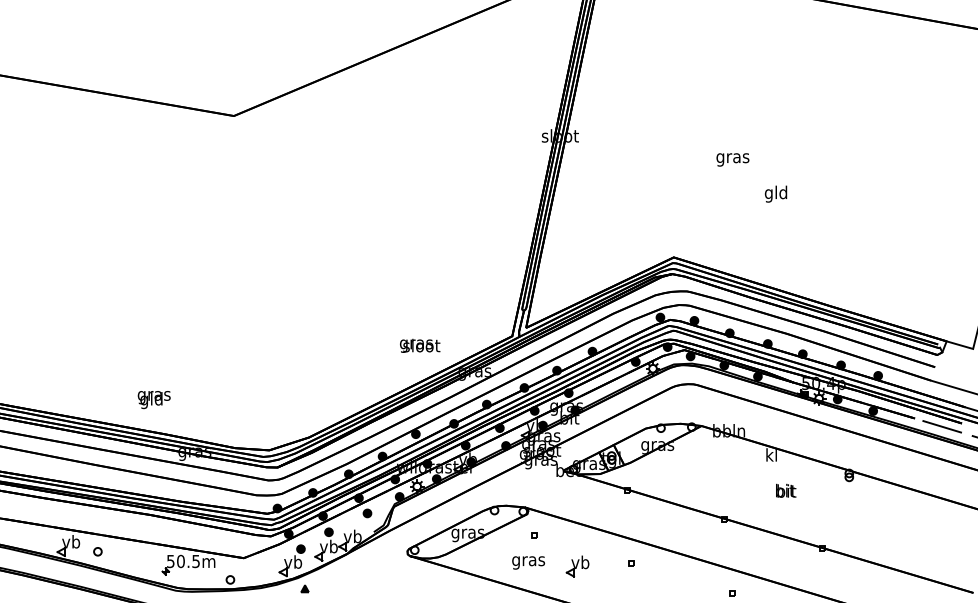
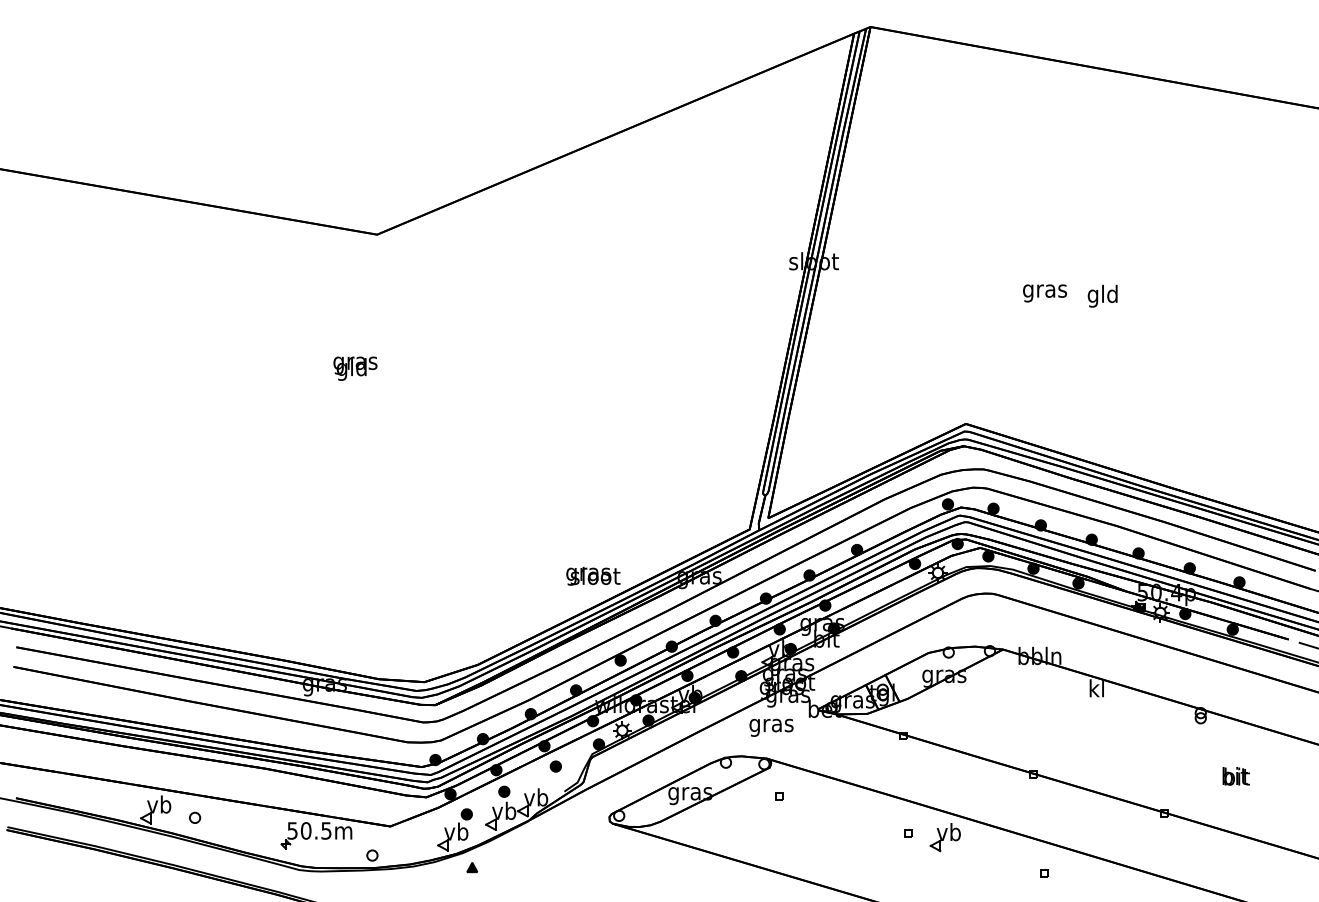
text: (775, 193) -> (1102, 295), moved
text: (420, 345) -> (593, 575), moved
text: (154, 399) -> (355, 368), moved
text: (785, 490) -> (1235, 776), moved
text: (528, 562) -> (771, 727), moved
part: (577, 566) -> (944, 837), moved

